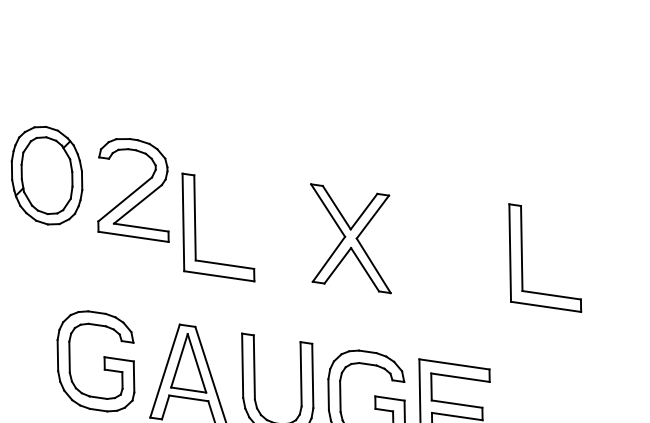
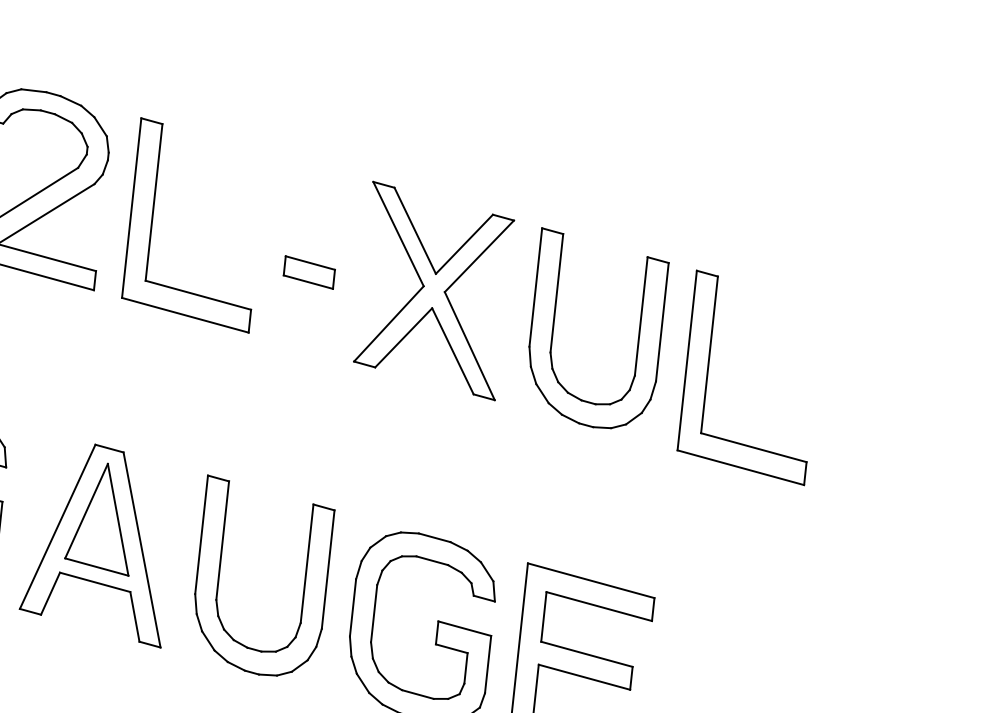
part: (282, 218) -> (308, 273), added
part: (196, 227) -> (154, 220), moved
part: (418, 229) -> (556, 324), added
part: (350, 238) -> (433, 290), moved
part: (522, 257) -> (708, 371), moved

